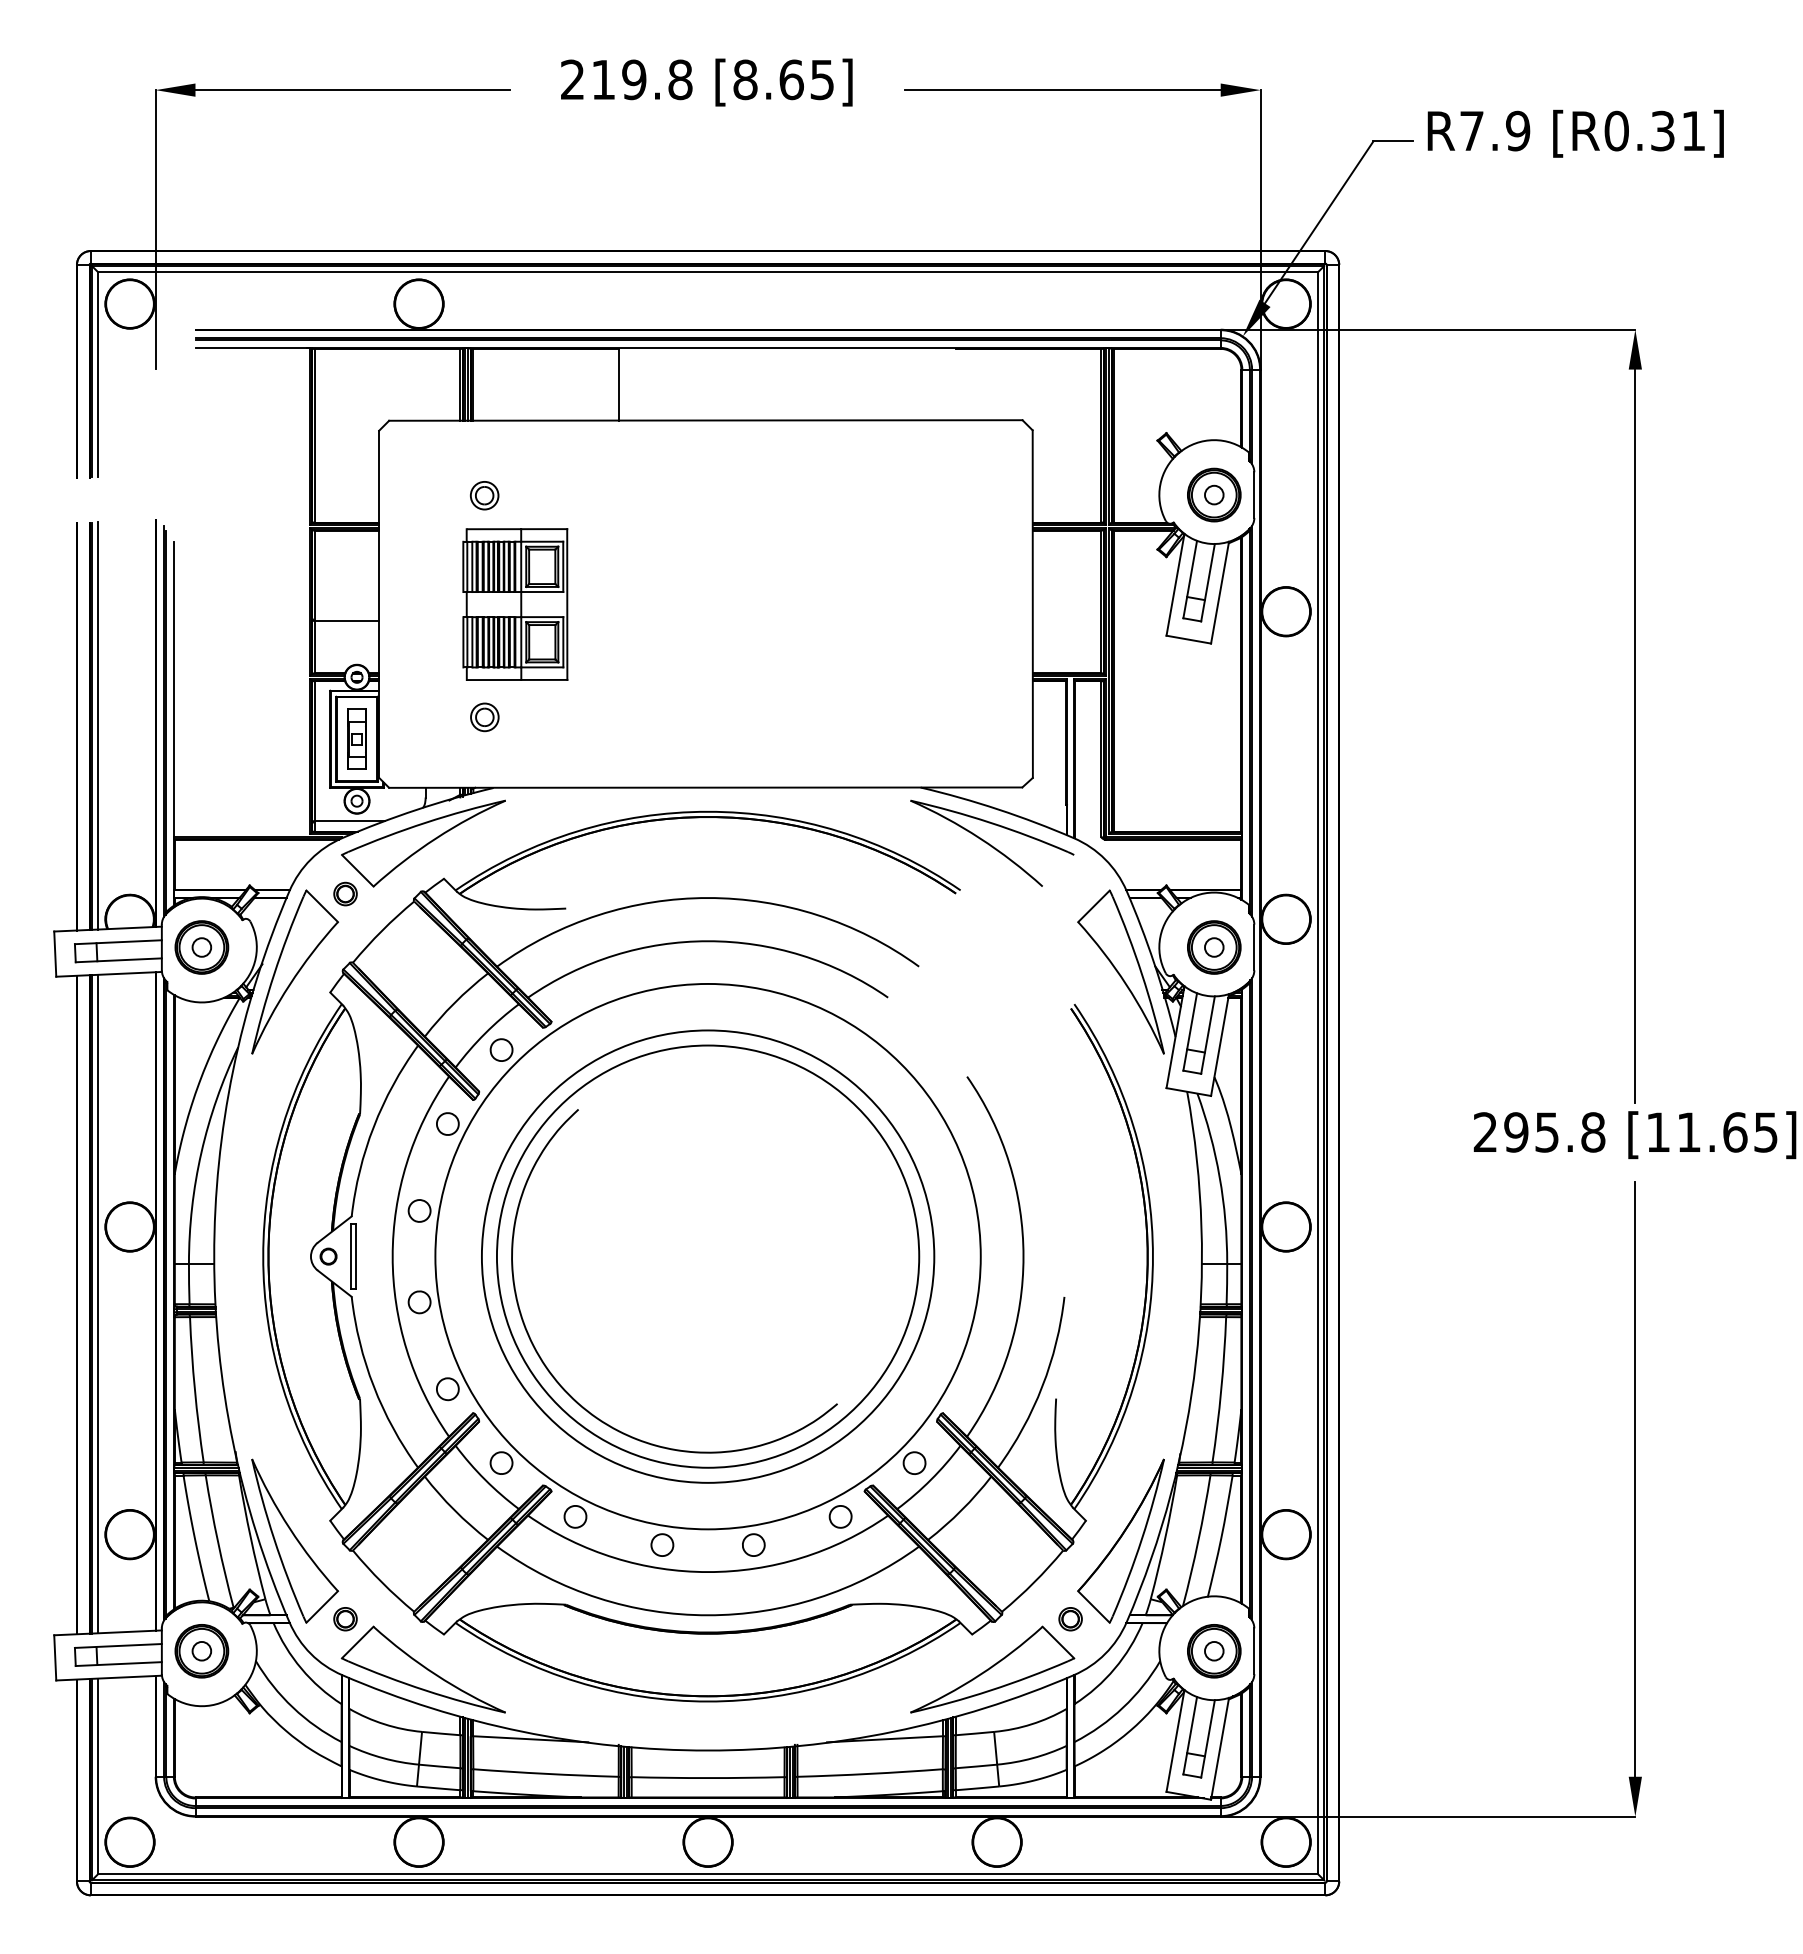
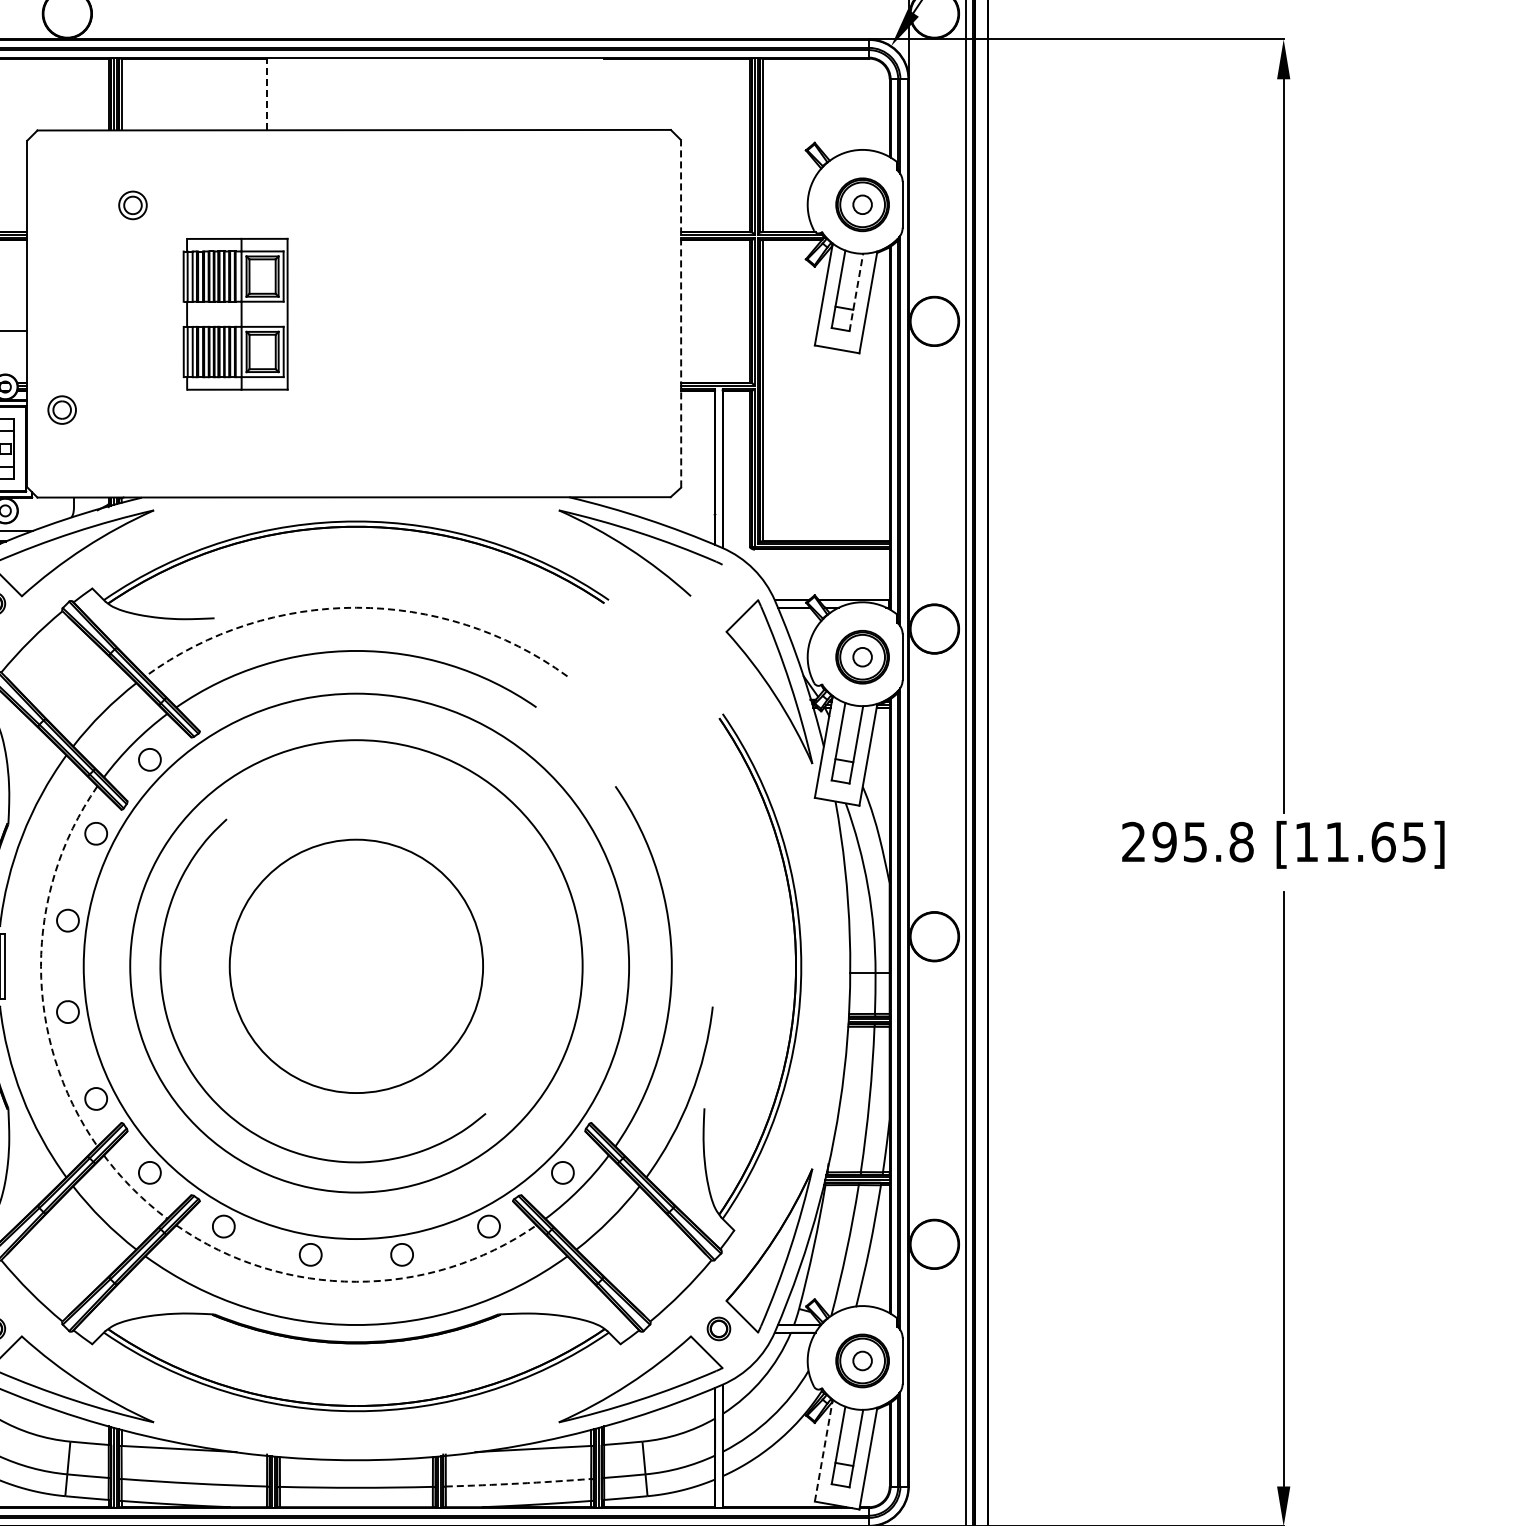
line: (618, 384) -> (266, 94), solid -> dashed
line: (1208, 582) -> (856, 292), solid -> dashed
part: (515, 604) -> (235, 314), moved
line: (1032, 604) -> (680, 314), solid -> dashed
part: (484, 717) -> (61, 410), moved
arc: (708, 898) -> (356, 608), solid -> dashed
arc: (392, 1256) -> (40, 966), solid -> dashed
circle: (707, 1256) -> (355, 966), size x0.6
arc: (485, 1479) -> (133, 1189), solid -> dashed
arc: (708, 1572) -> (356, 1282), solid -> dashed
line: (1175, 1740) -> (823, 1450), solid -> dashed
arc: (870, 1773) -> (518, 1483), solid -> dashed

